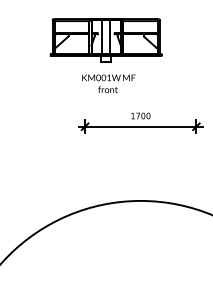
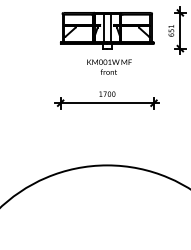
part: (106, 54) -> (107, 42), moved

